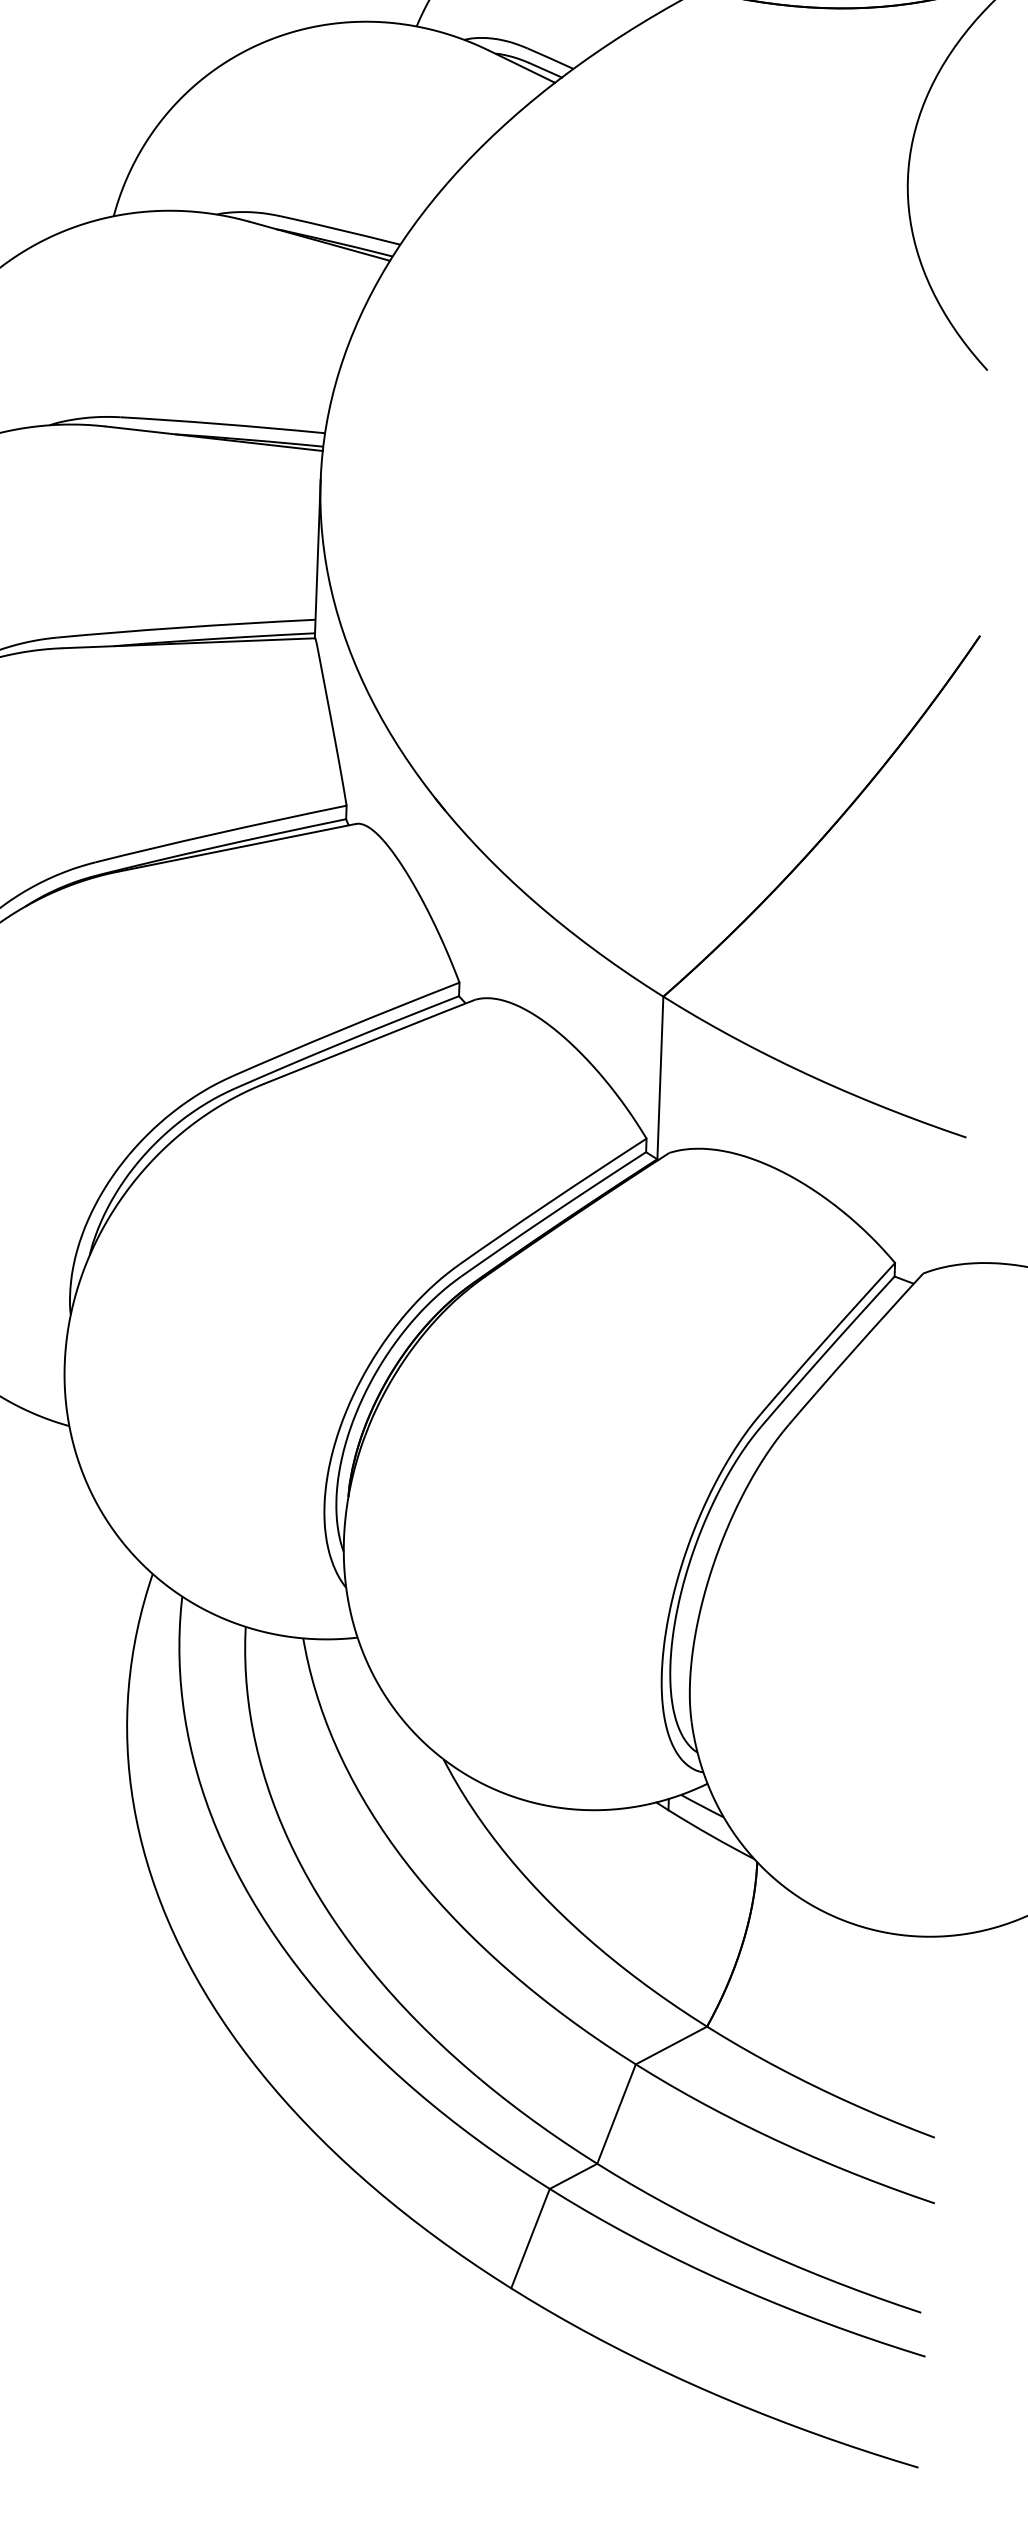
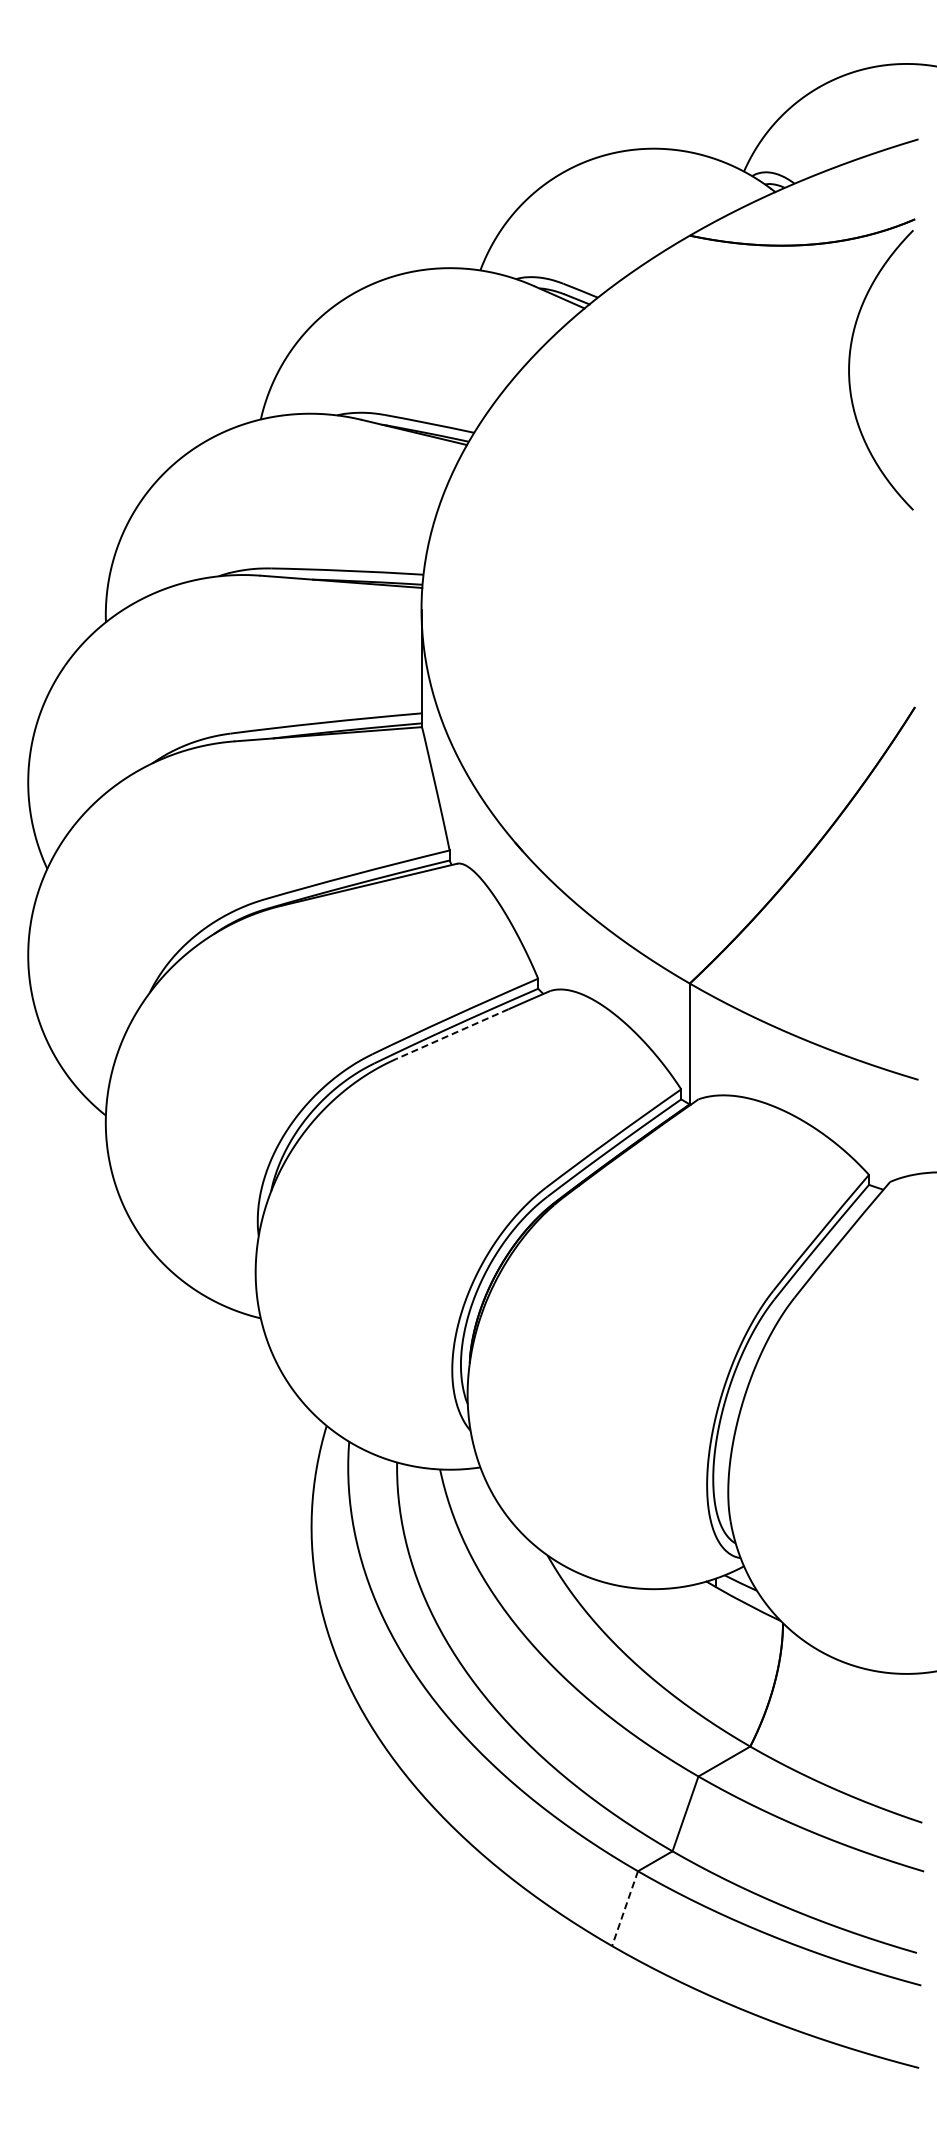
line: (340, 1053) -> (451, 1034), solid -> dashed
line: (531, 2238) -> (625, 1908), solid -> dashed

